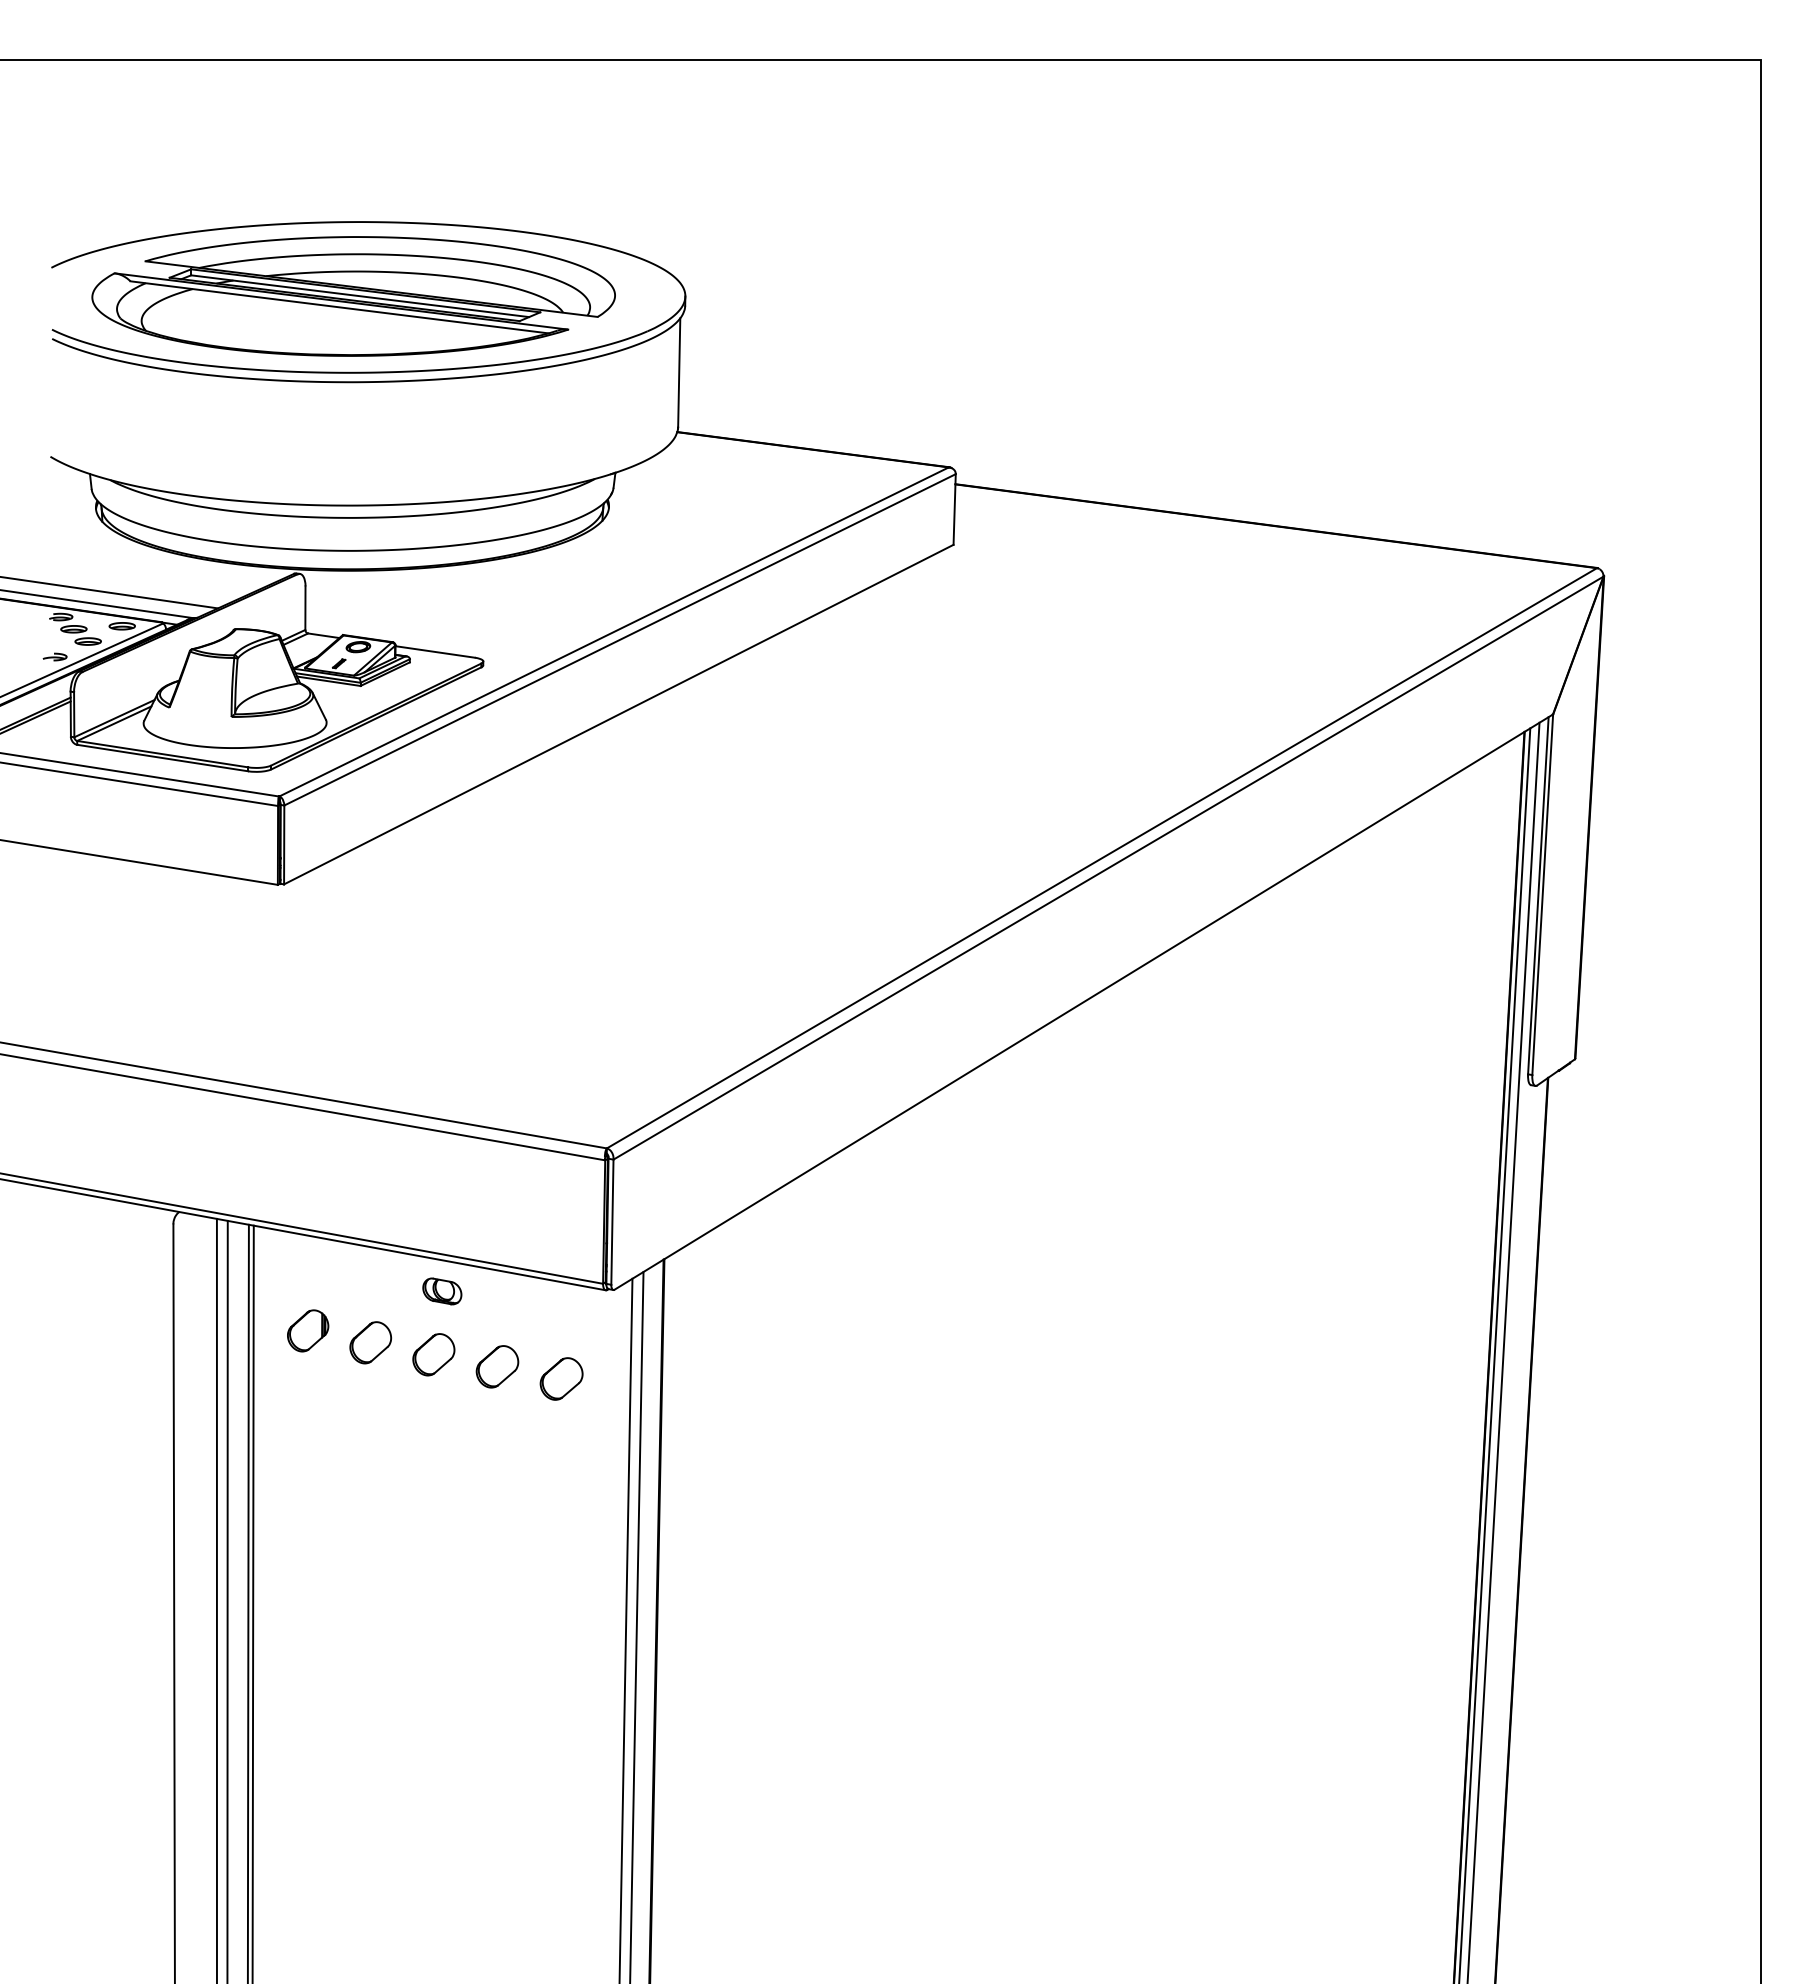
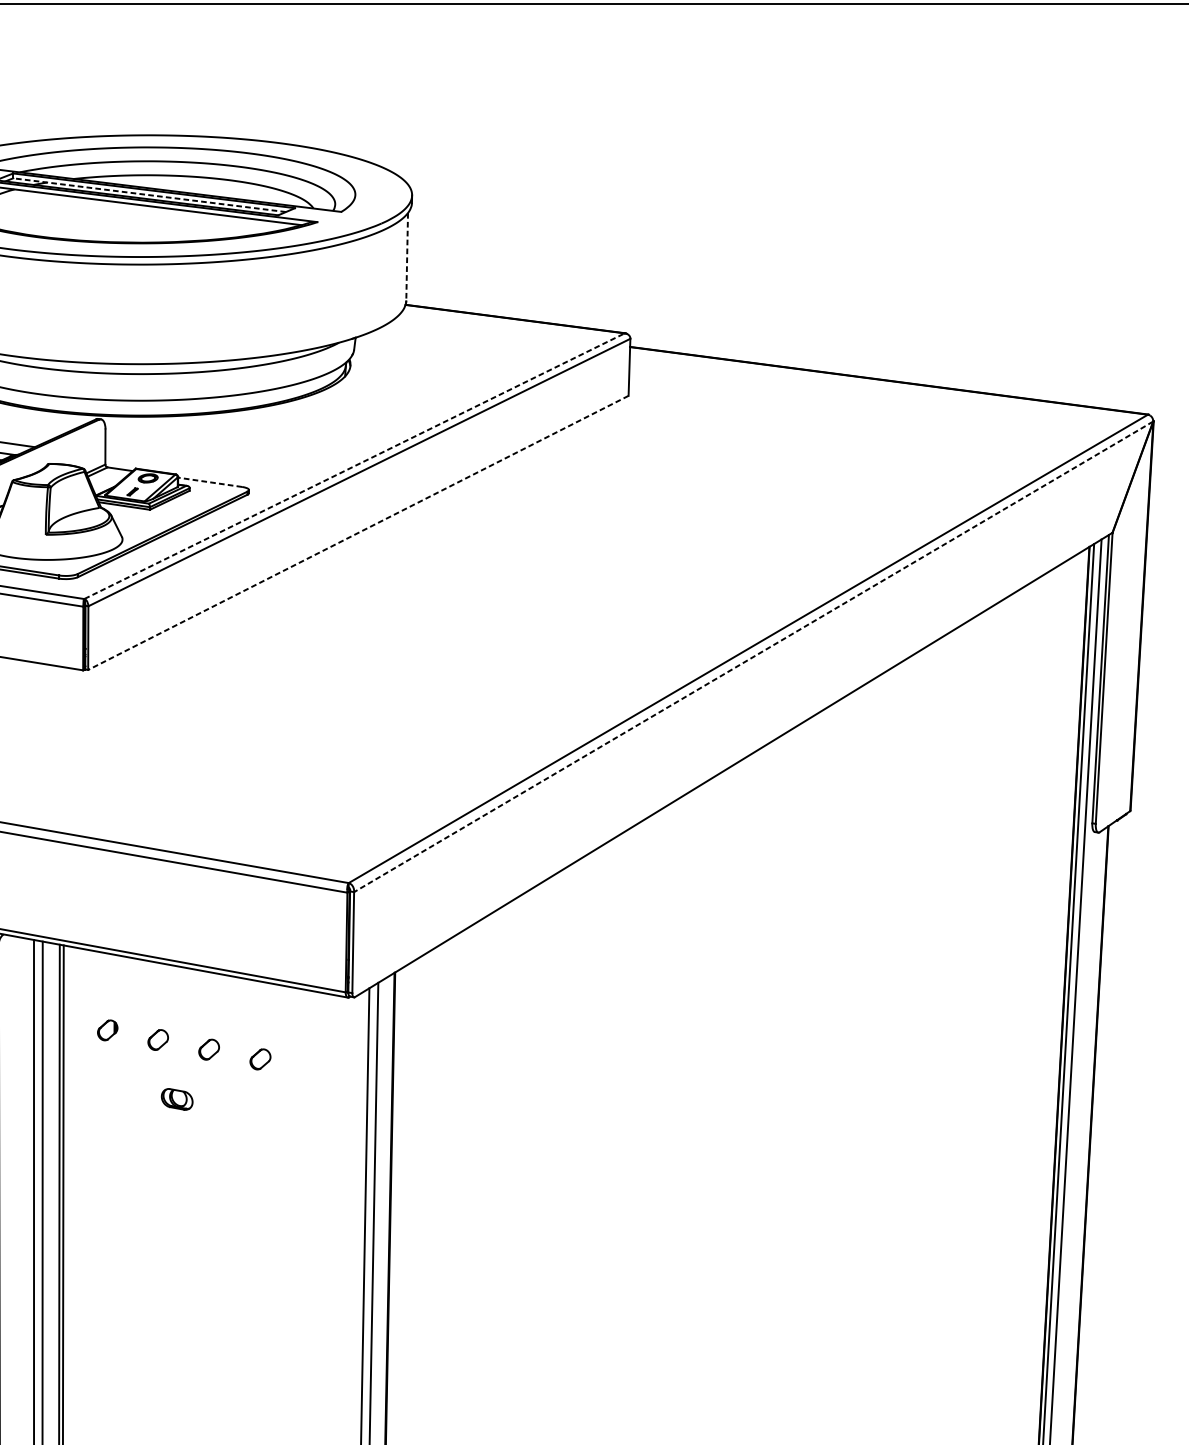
line: (359, 296) -> (149, 195), solid -> dashed
line: (679, 373) -> (407, 257), solid -> dashed
line: (614, 631) -> (354, 465), solid -> dashed
line: (434, 651) -> (209, 481), solid -> dashed
line: (618, 714) -> (358, 532), solid -> dashed
line: (1108, 868) -> (753, 657), solid -> dashed
part: (442, 1291) -> (177, 1099), moved
part: (308, 1330) -> (107, 1030), size x0.6
part: (370, 1342) -> (157, 1039), size x0.6
part: (433, 1354) -> (208, 1049), size x0.6
part: (497, 1366) -> (260, 1059), size x0.6
part: (561, 1378) -> (312, 1068), removed

